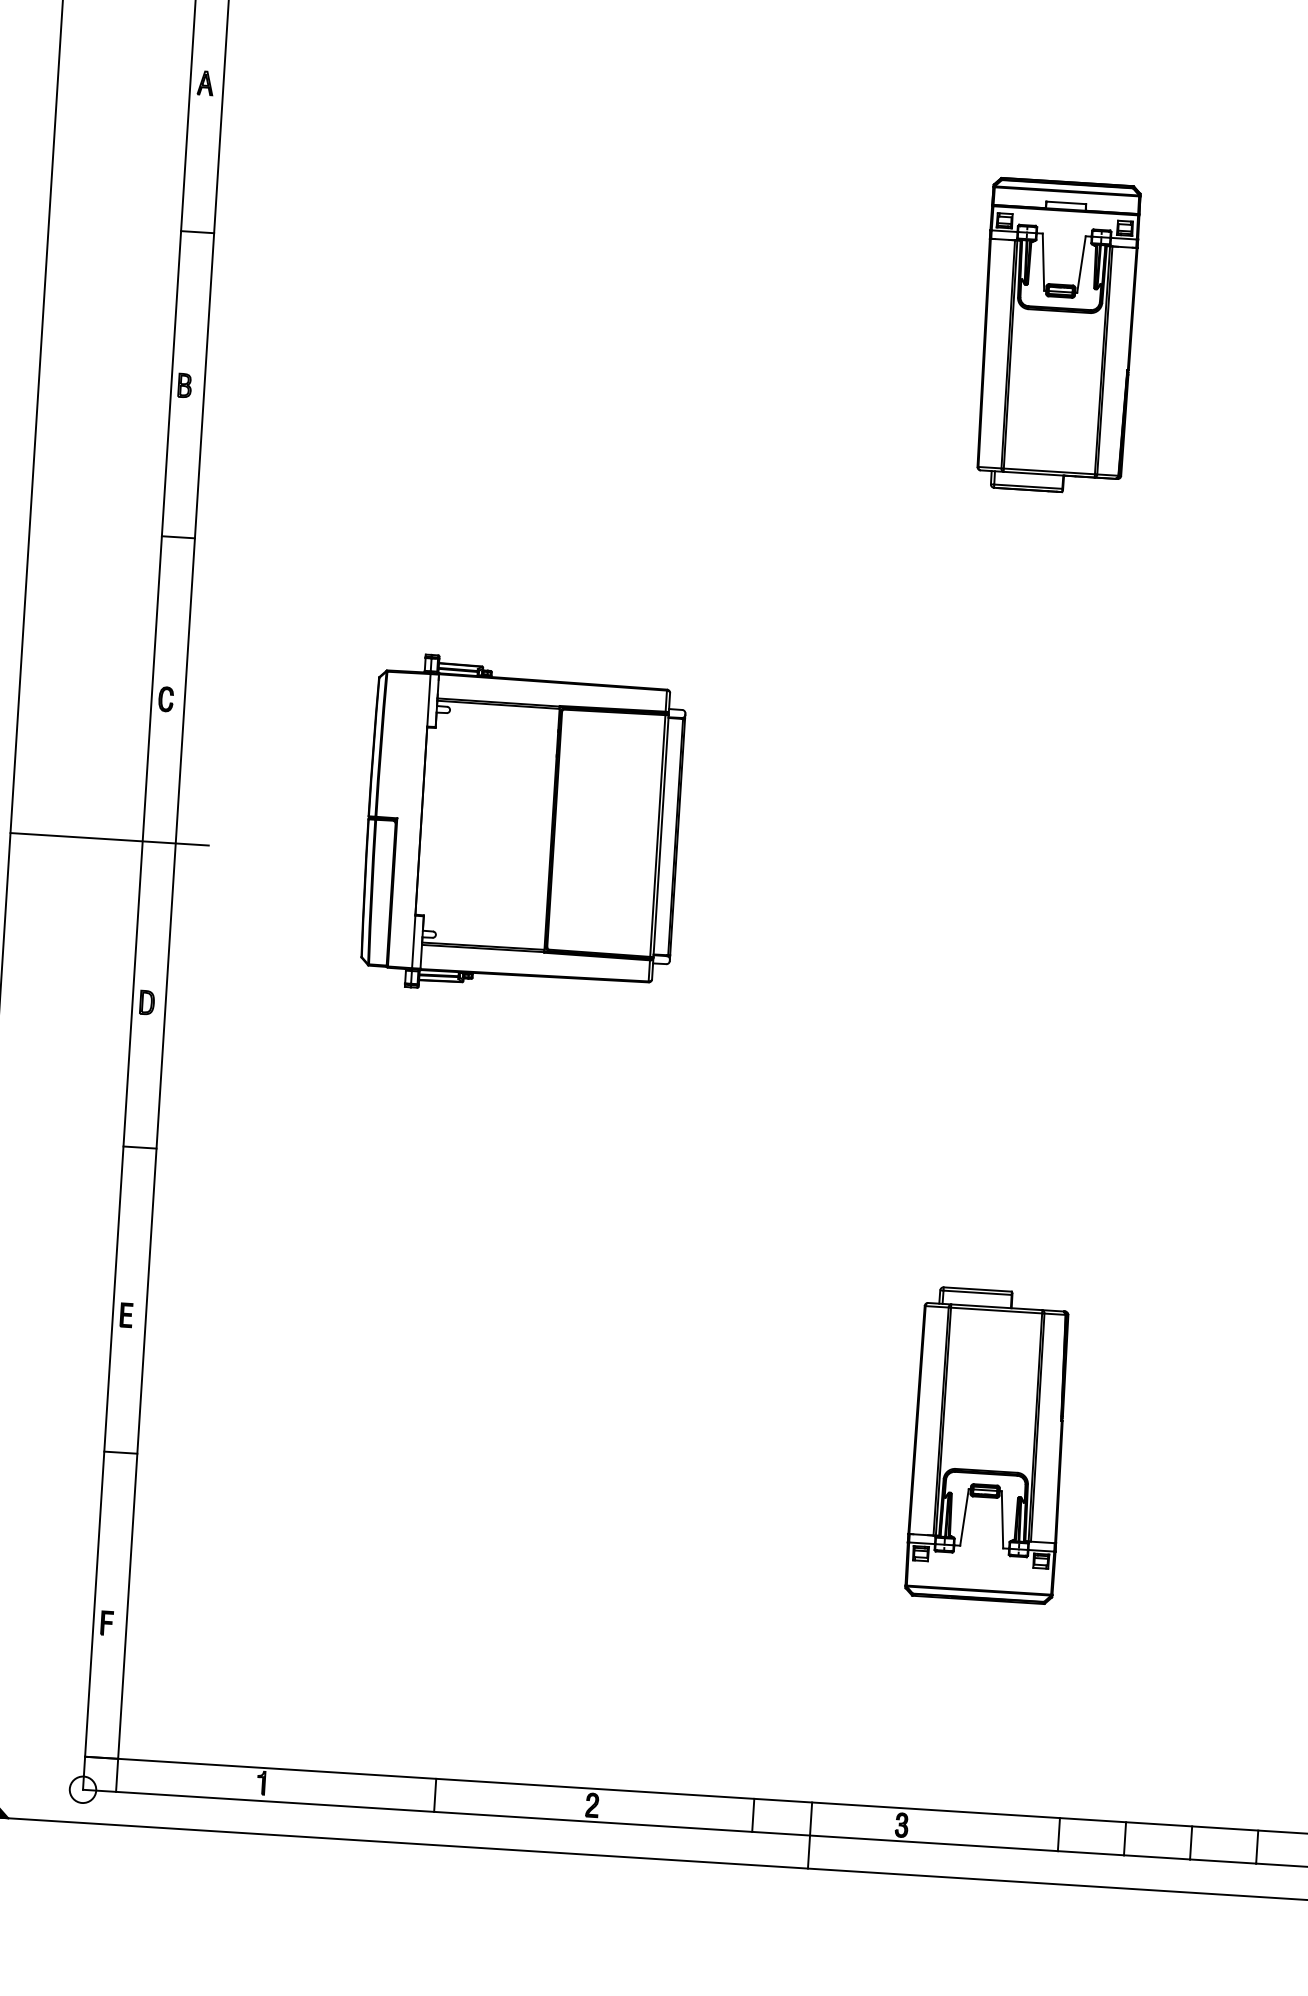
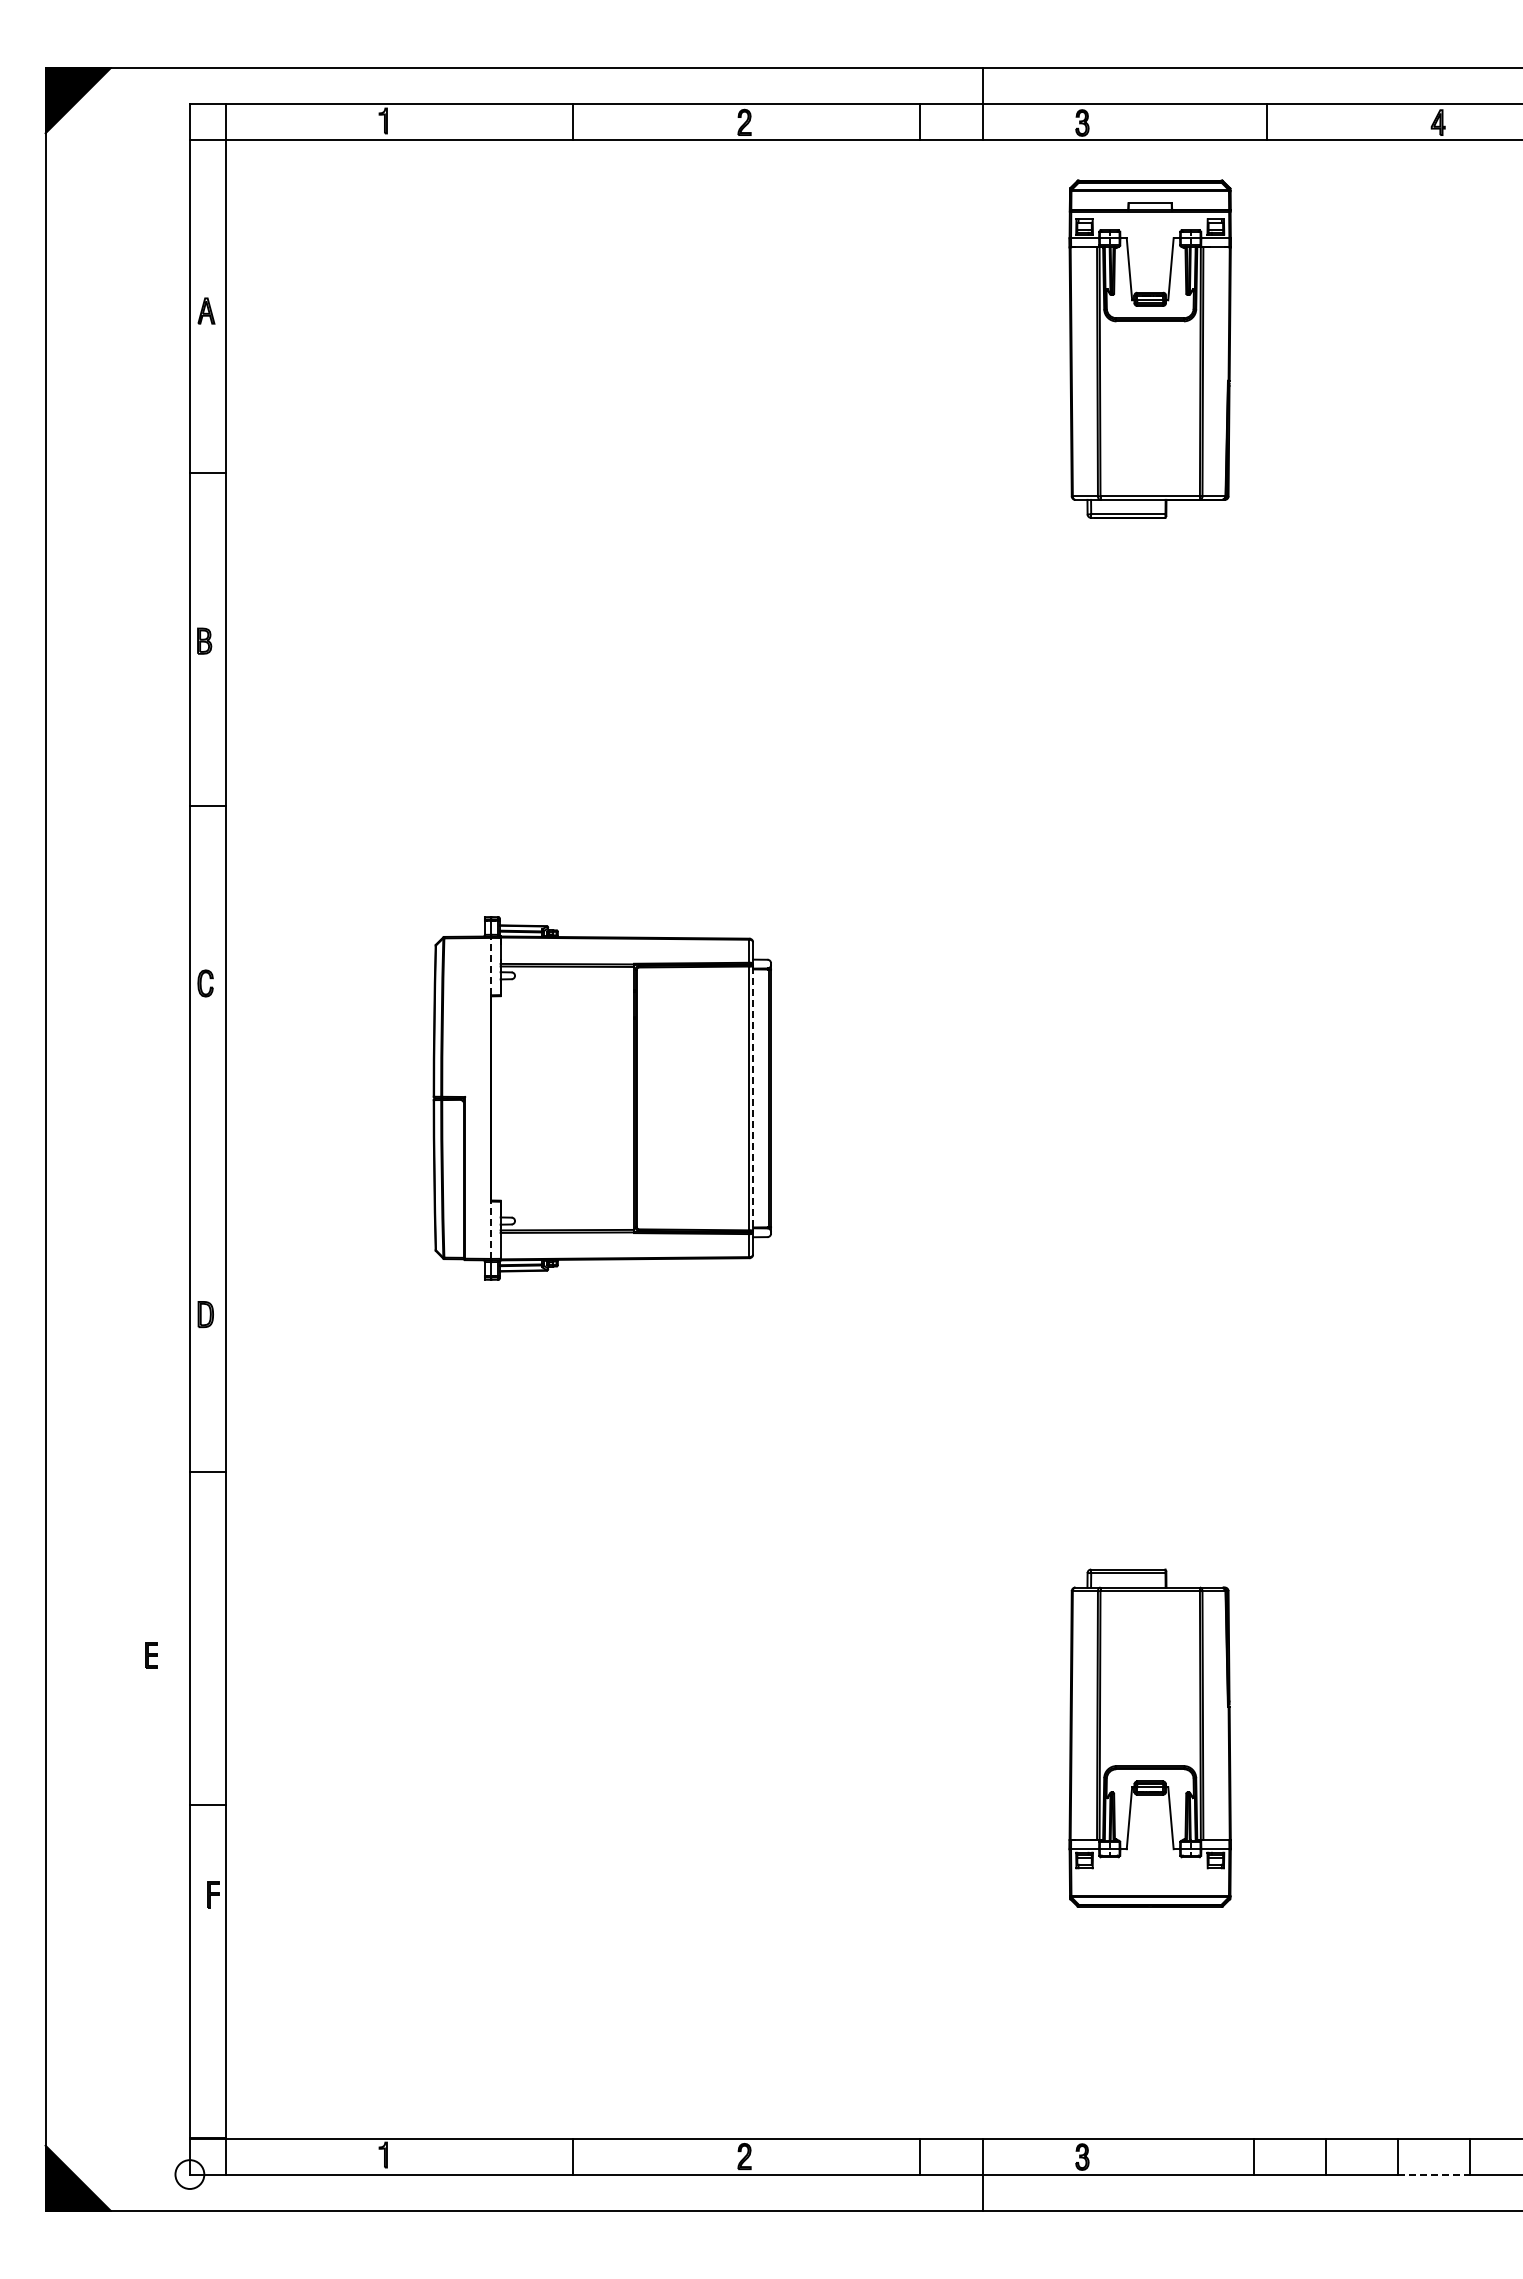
part: (1057, 335) -> (1149, 348), moved
line: (429, 700) -> (491, 966), solid -> dashed
line: (661, 836) -> (753, 1098), solid -> dashed
line: (109, 839) -> (153, 1139), removed
line: (413, 942) -> (491, 1230), solid -> dashed
part: (126, 1315) -> (151, 1655), moved
part: (106, 1622) -> (213, 1894), moved
line: (1223, 1861) -> (1434, 2174), solid -> dashed

